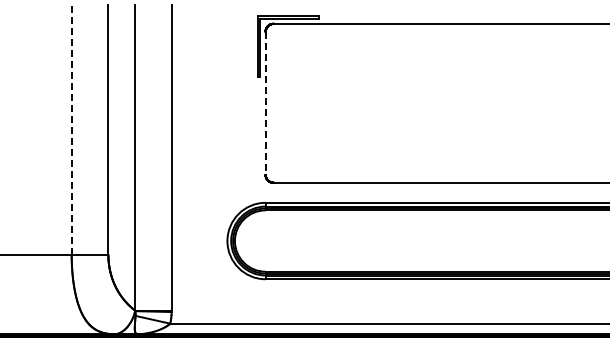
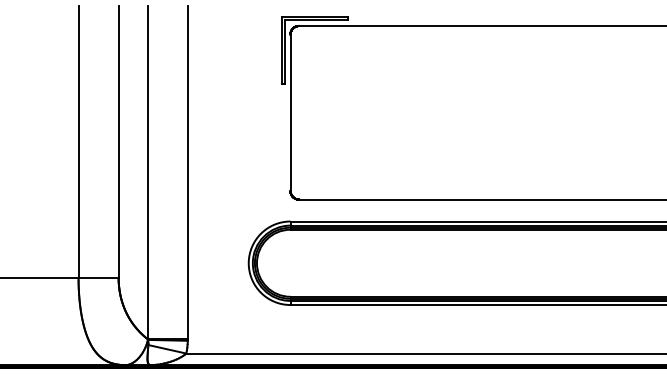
line: (265, 103) -> (290, 112), dashed -> solid
line: (71, 130) -> (78, 142), dashed -> solid

